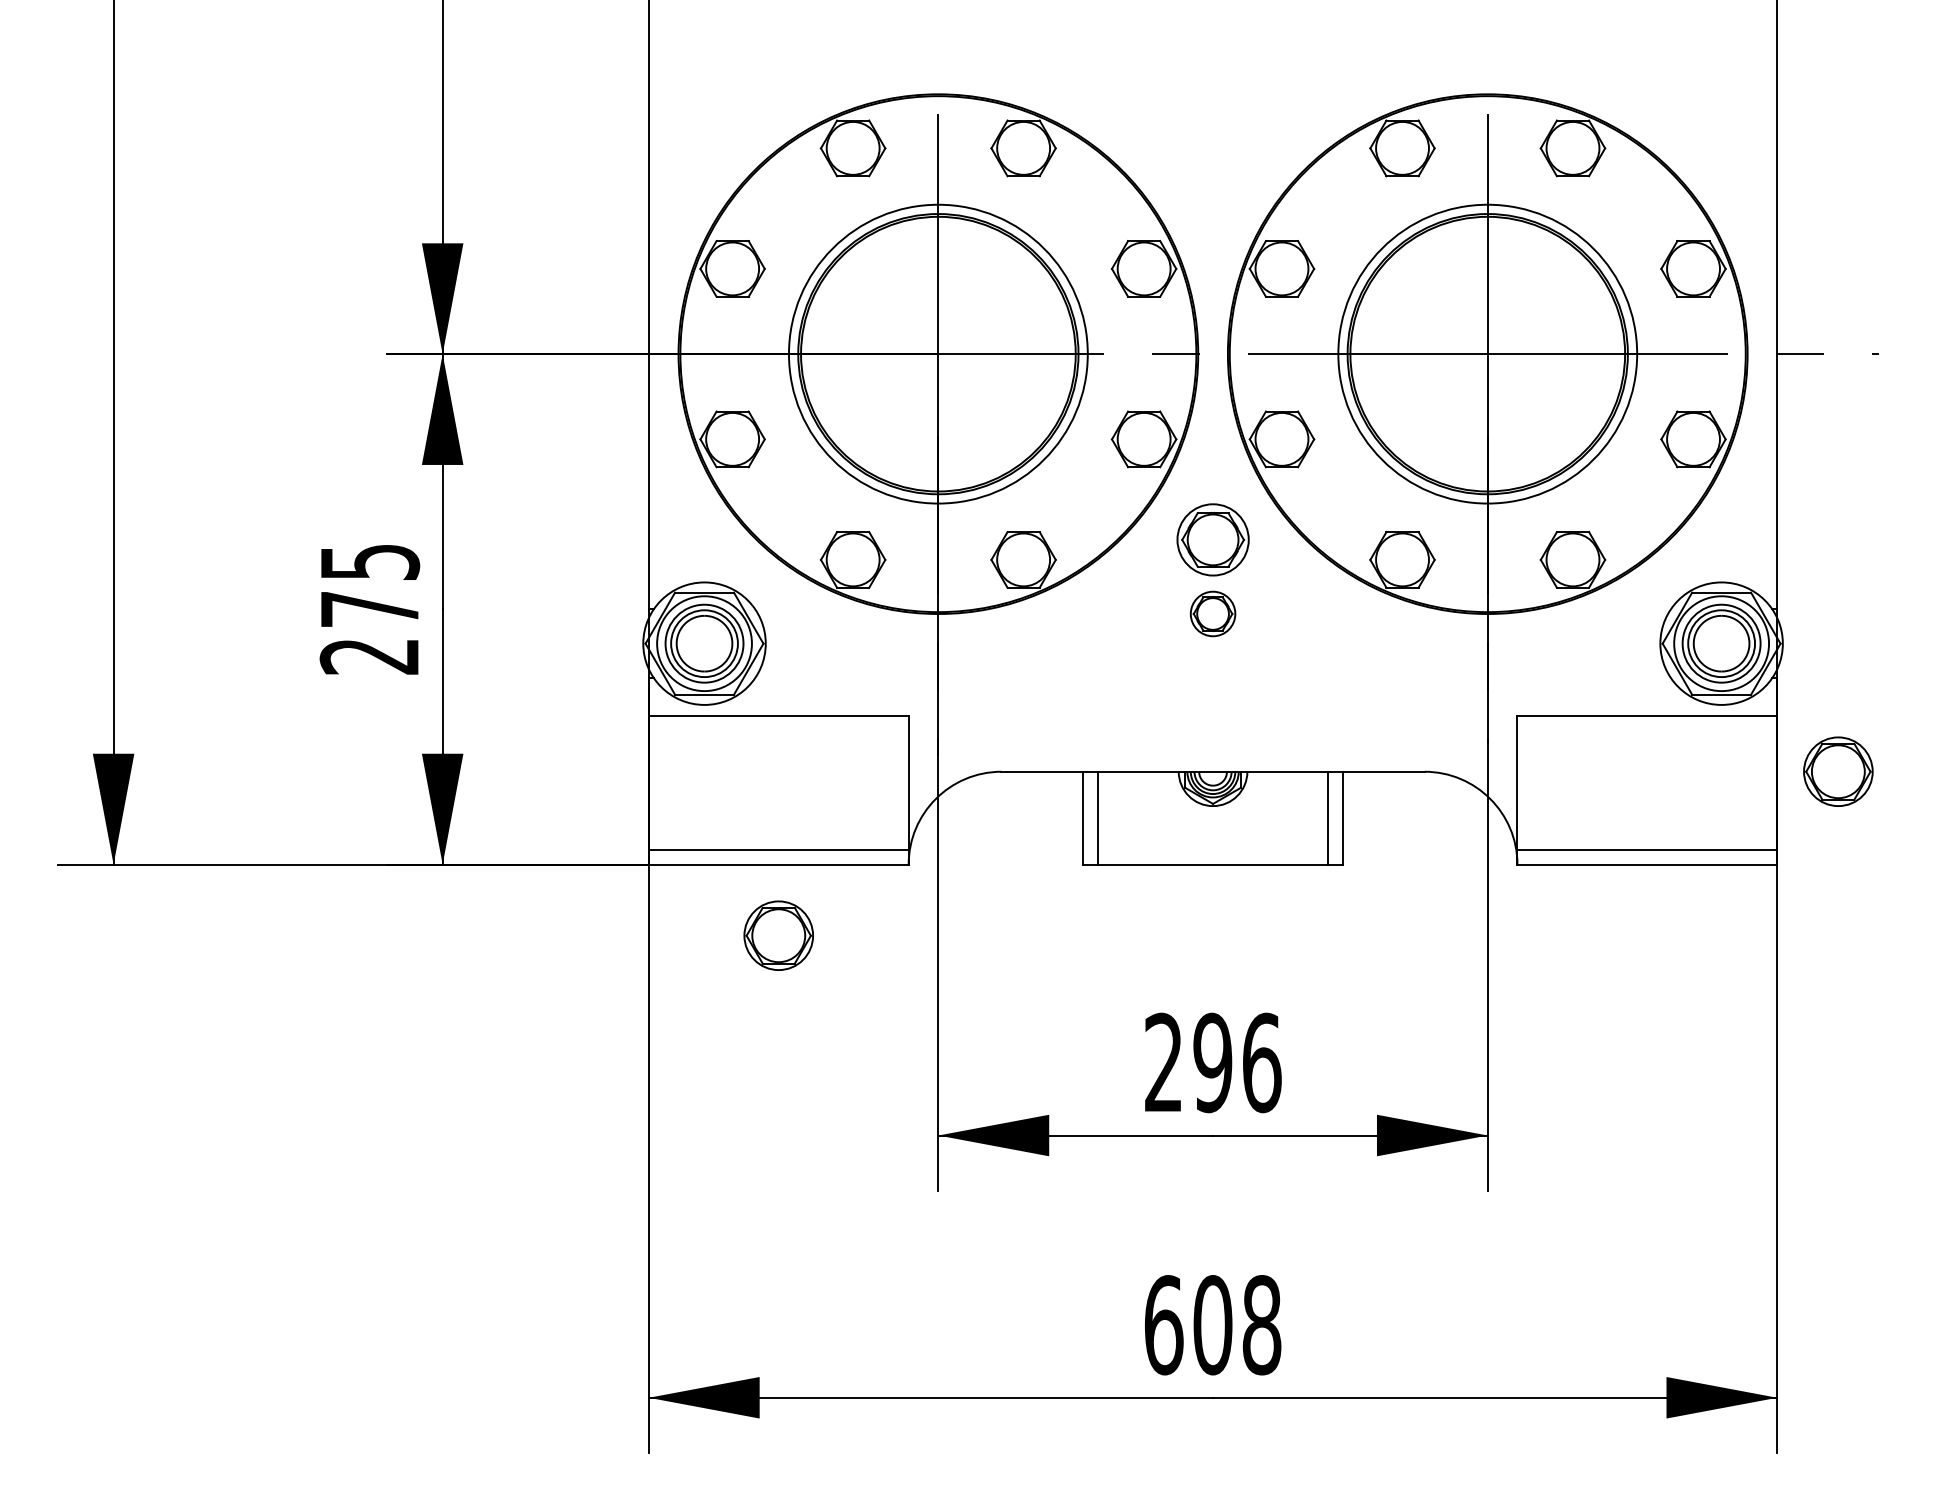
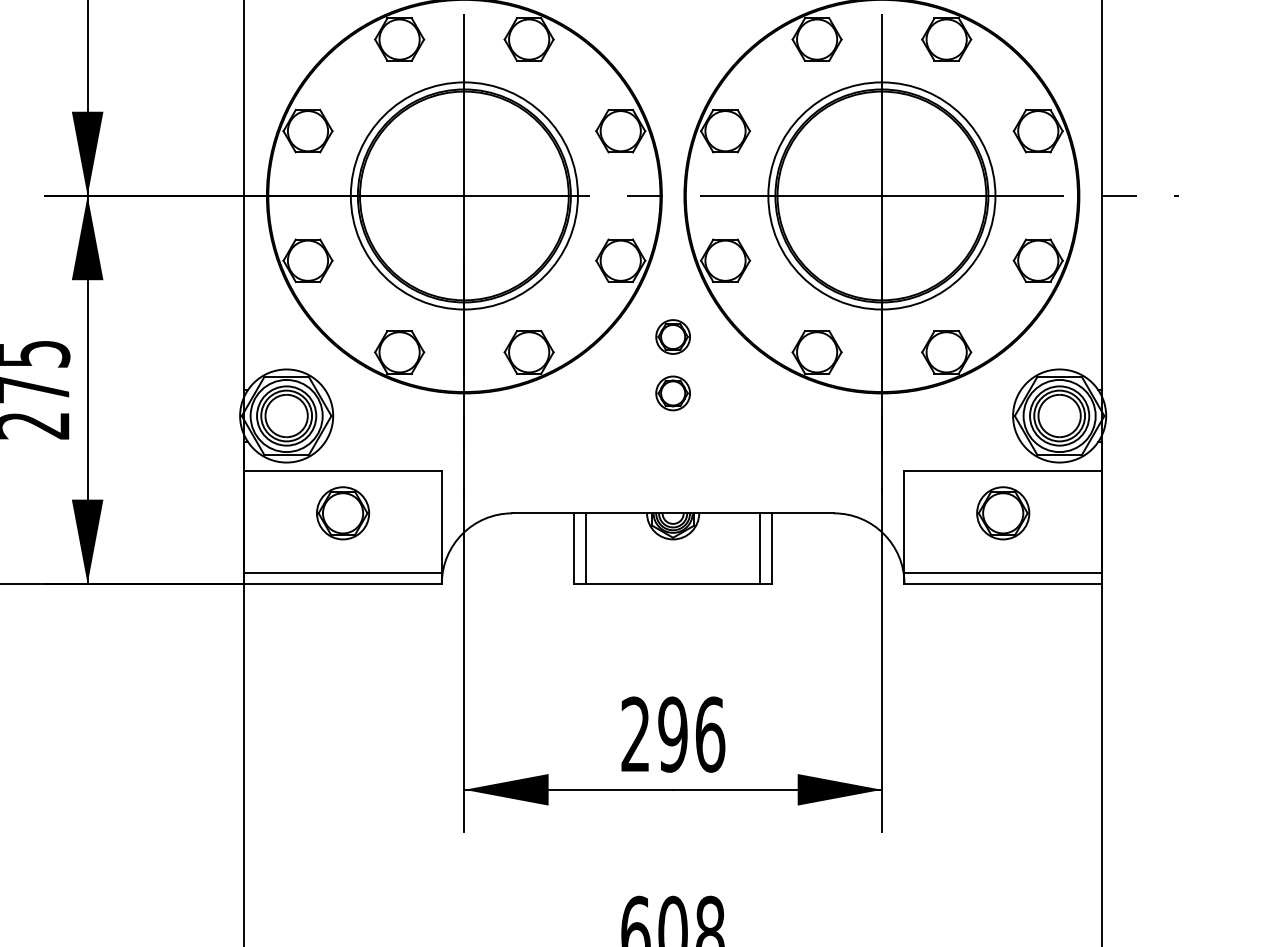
part: (1212, 539) -> (672, 336), size x0.62
part: (1838, 771) -> (1003, 513), moved
part: (778, 935) -> (342, 513), moved

